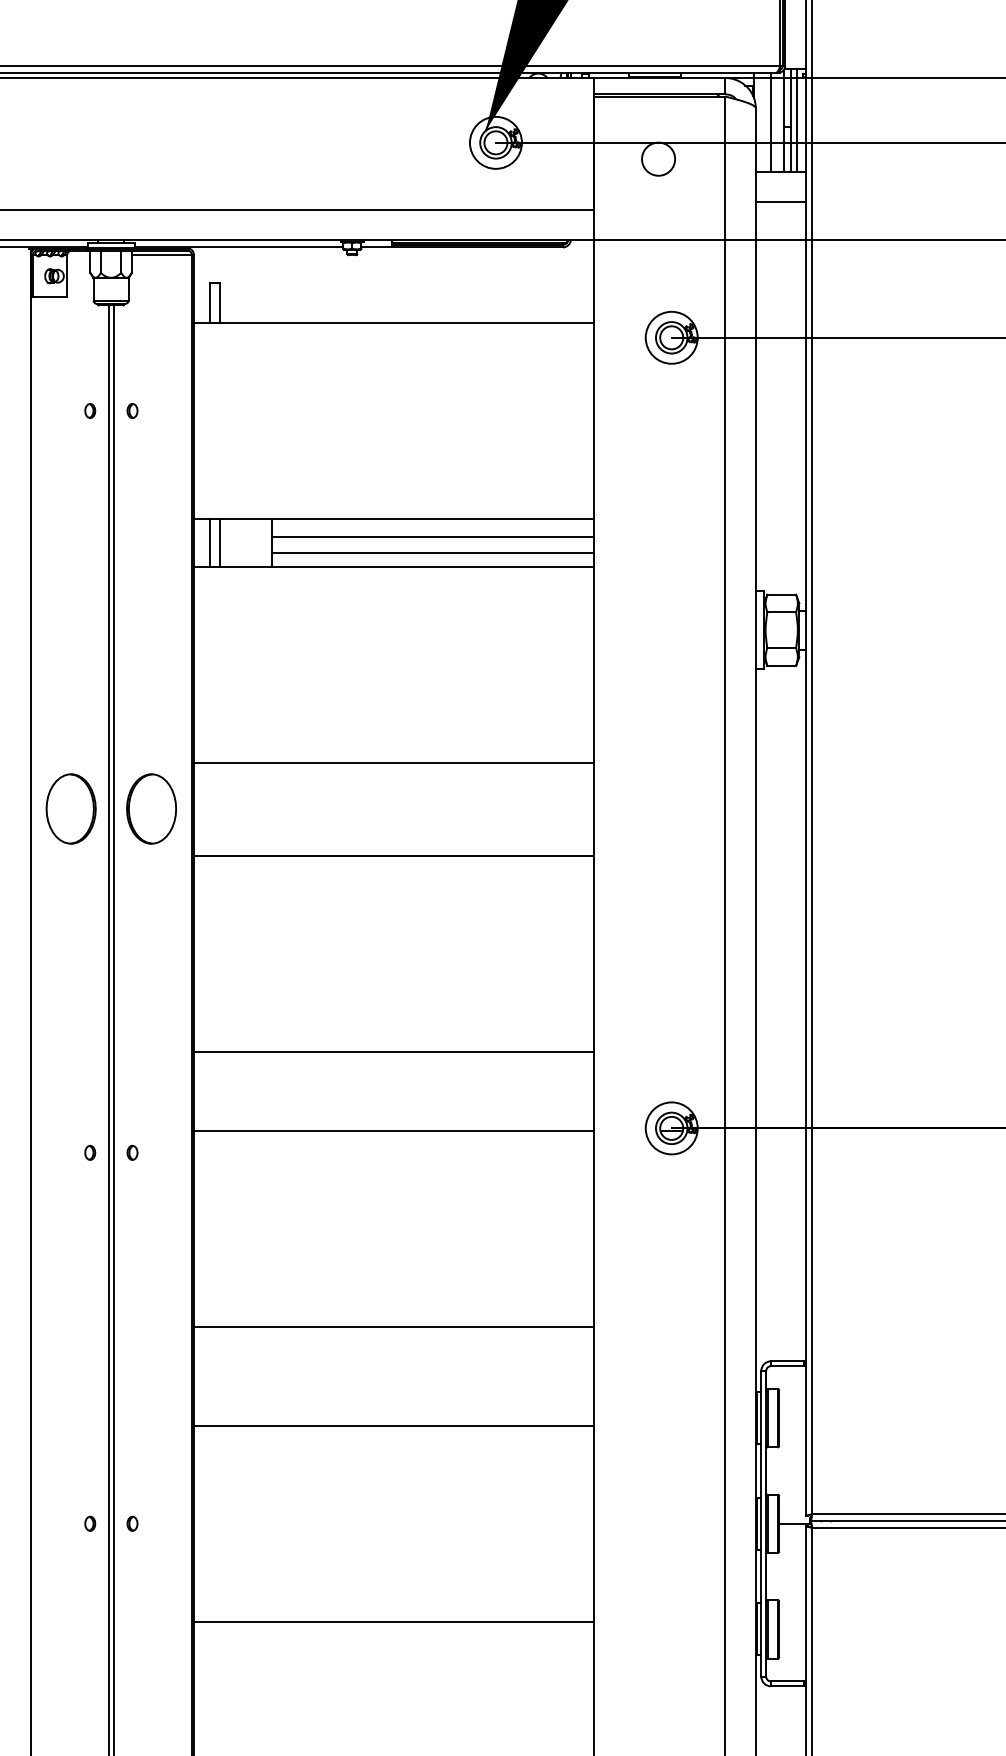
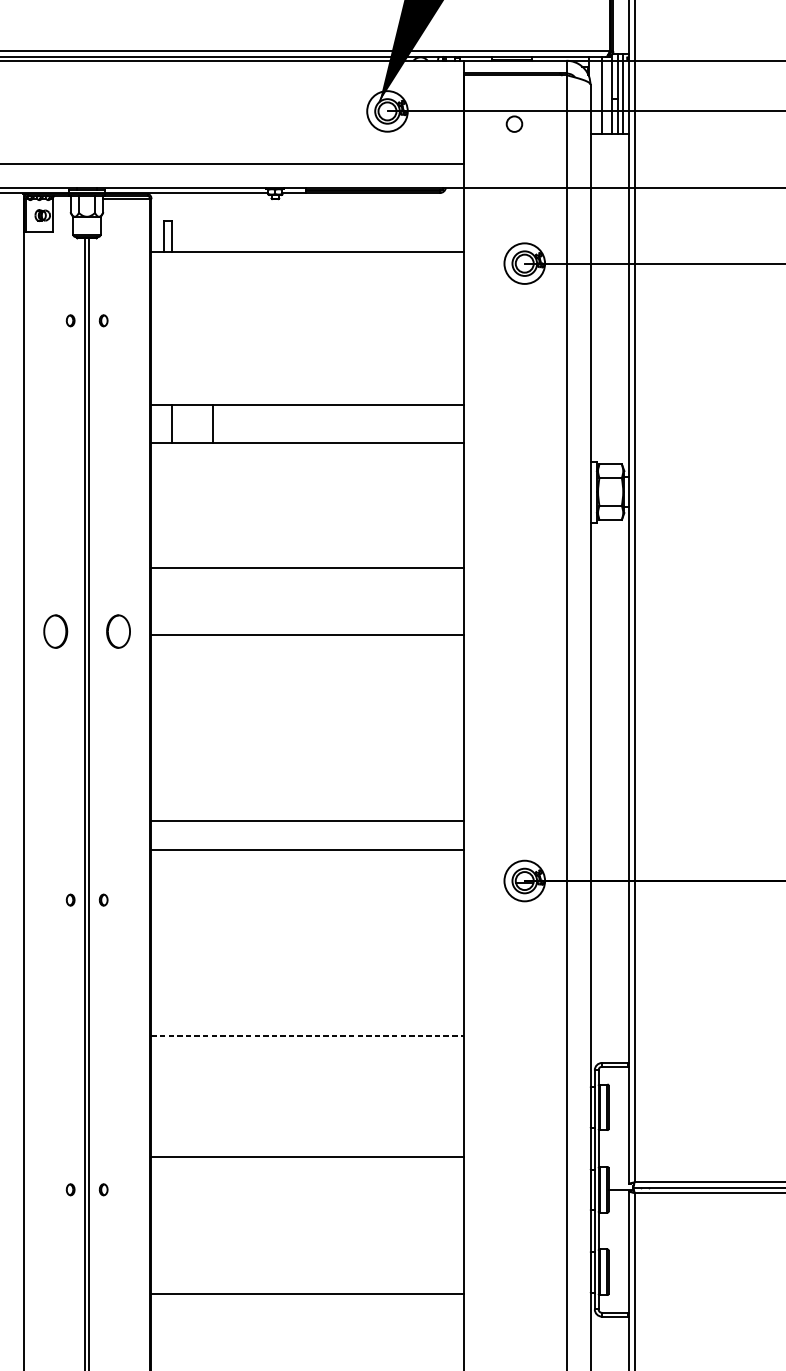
circle: (658, 158) -> (514, 123), size x0.6
line: (780, 202) -> (609, 158), removed
line: (432, 536) -> (337, 418), removed
line: (210, 542) -> (164, 423), removed
line: (432, 552) -> (337, 431), removed
line: (393, 762) -> (307, 567), moved
part: (70, 808) -> (55, 631), size x0.6
part: (151, 808) -> (118, 631), size x0.6
line: (393, 855) -> (307, 635), moved
line: (393, 1131) -> (307, 849), moved
line: (393, 1327) -> (307, 1036), solid -> dashed
line: (393, 1425) -> (307, 1156), moved
line: (393, 1621) -> (307, 1294), moved

